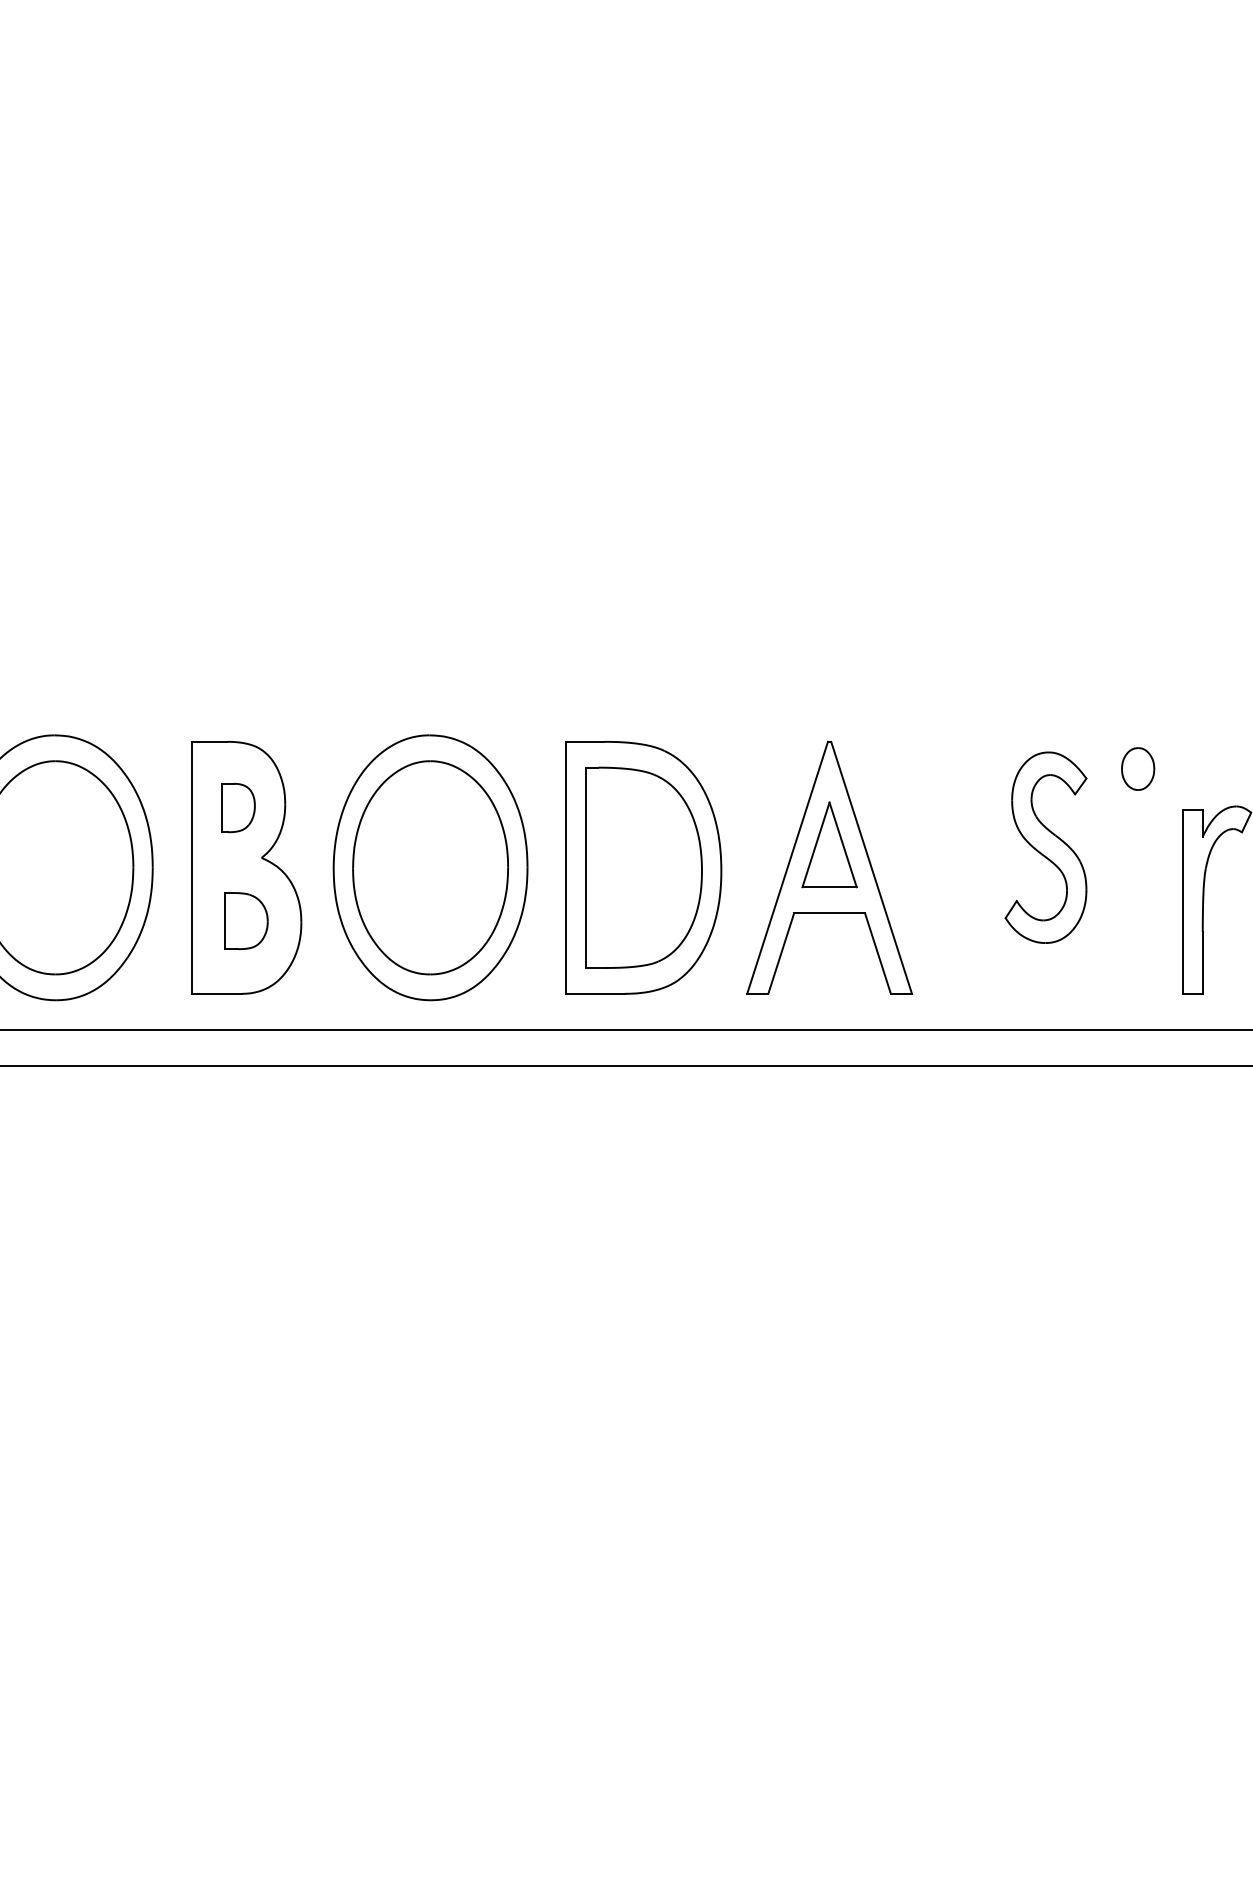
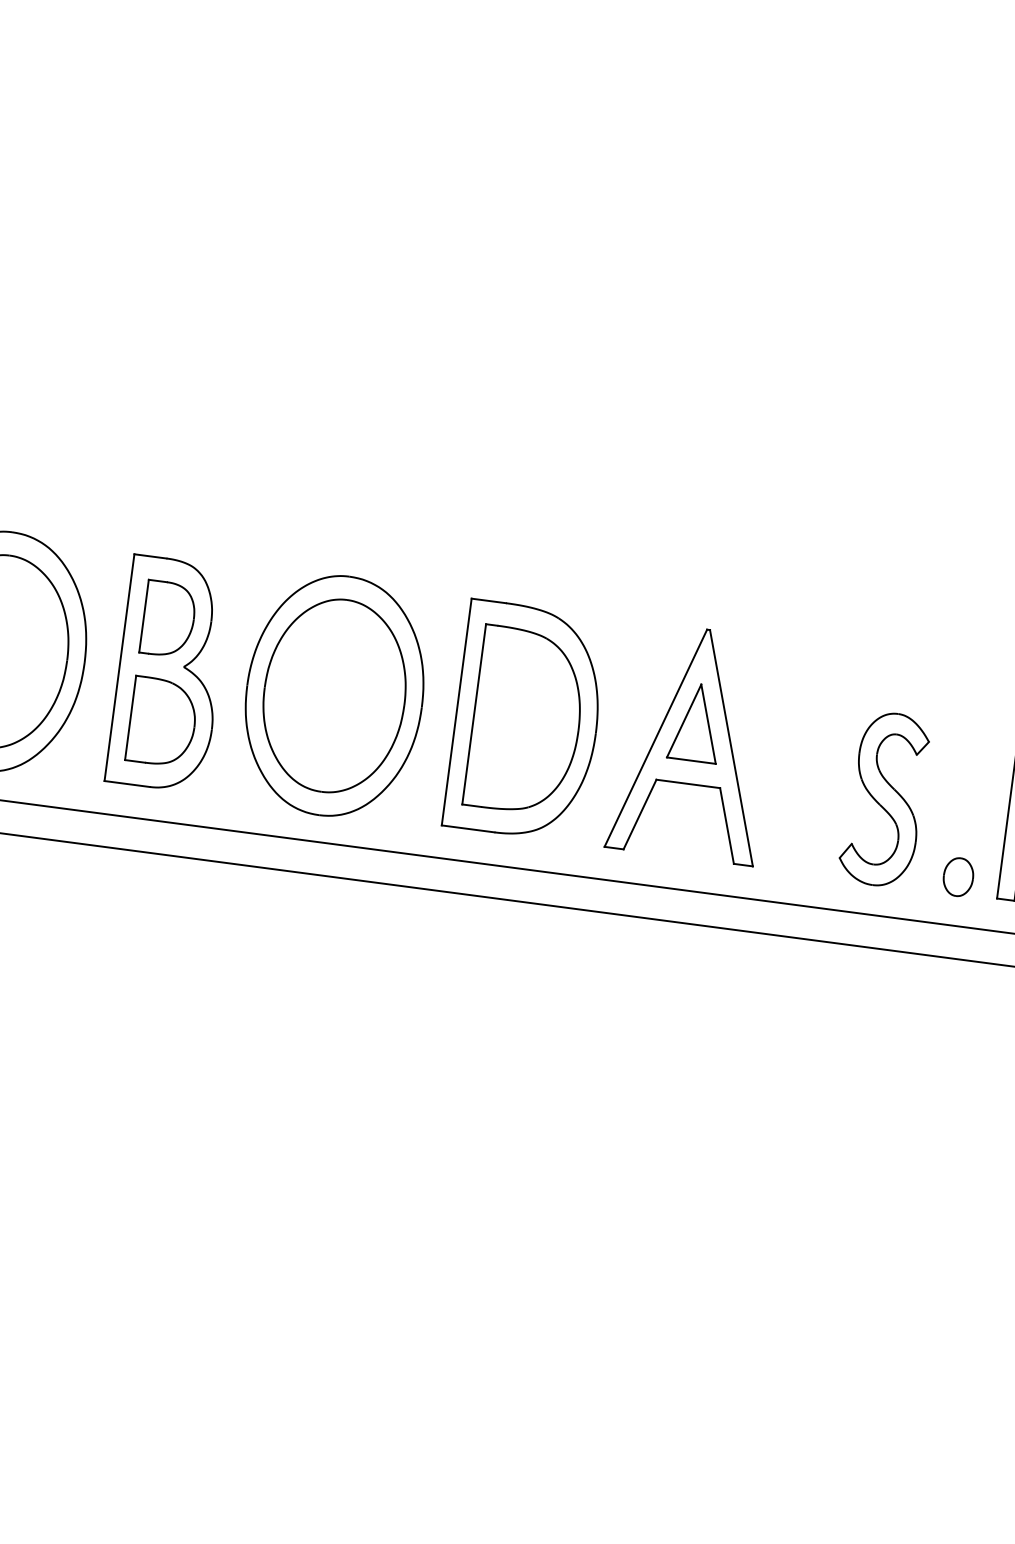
part: (1138, 768) -> (958, 876), moved
part: (238, 807) -> (168, 618), size x1.67
part: (1045, 847) -> (883, 799), moved
part: (246, 920) -> (162, 721), size x1.67

